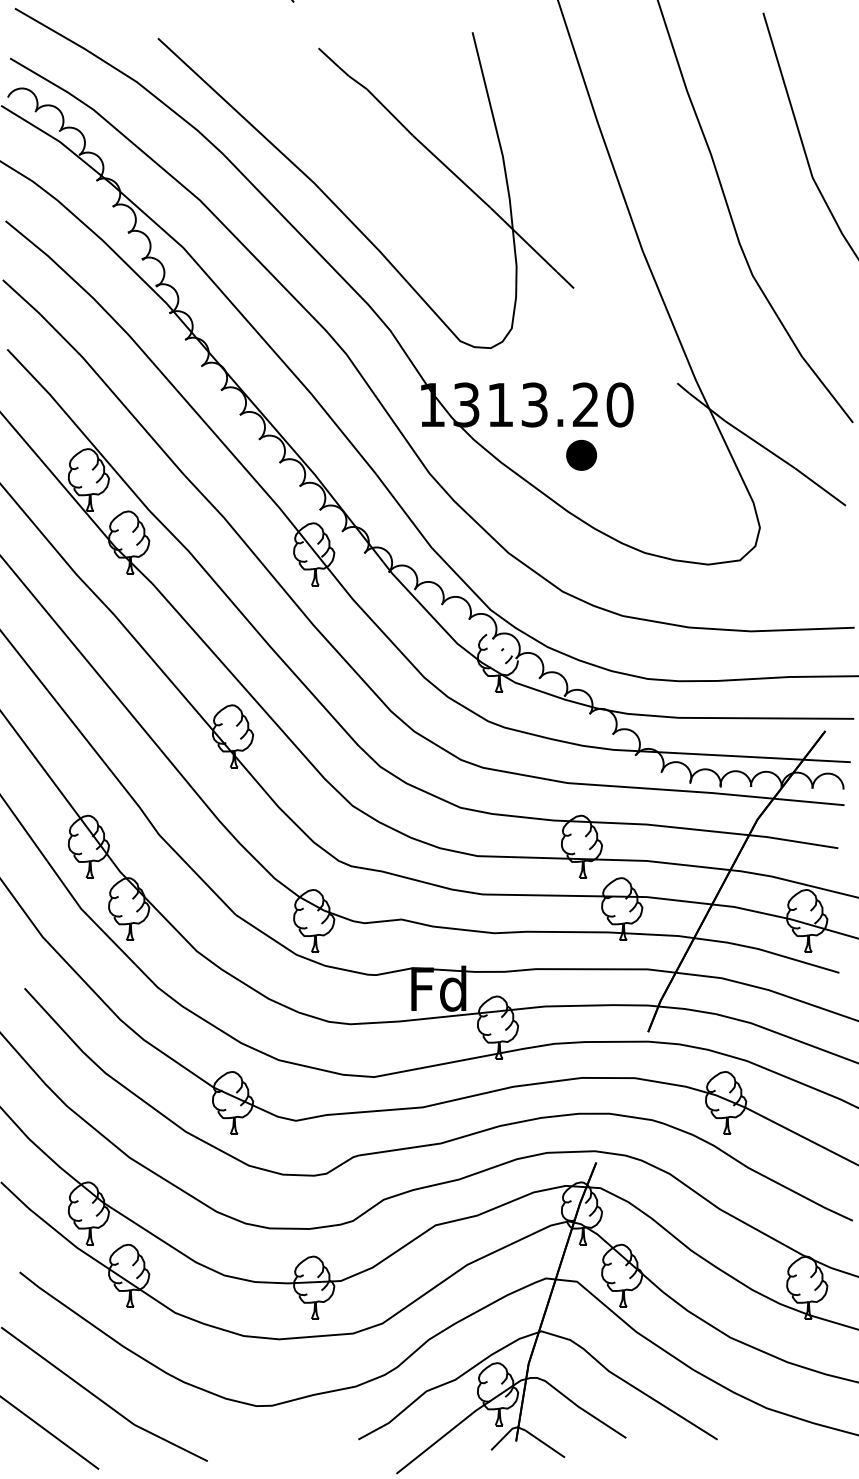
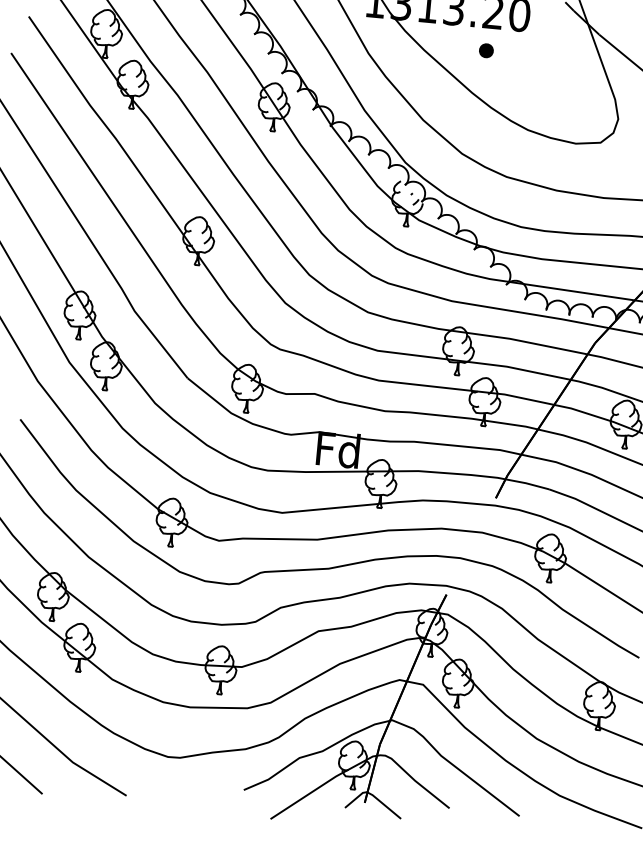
part: (580, 455) -> (485, 50), size x0.62

